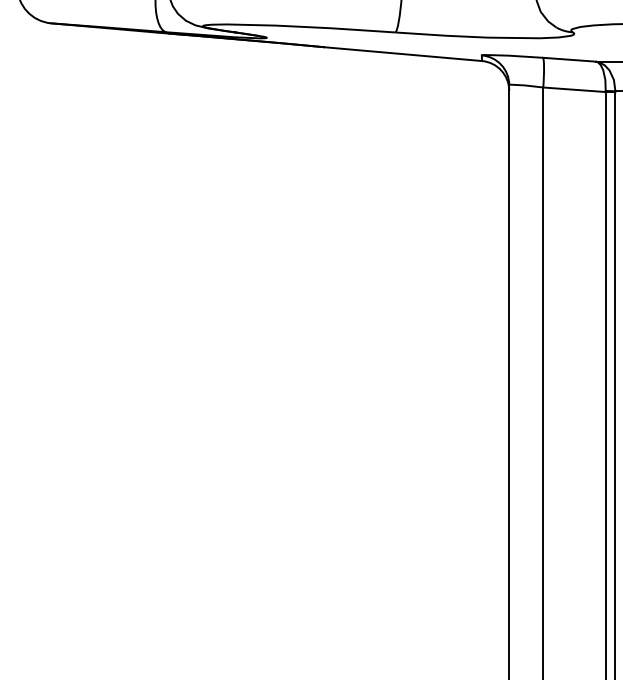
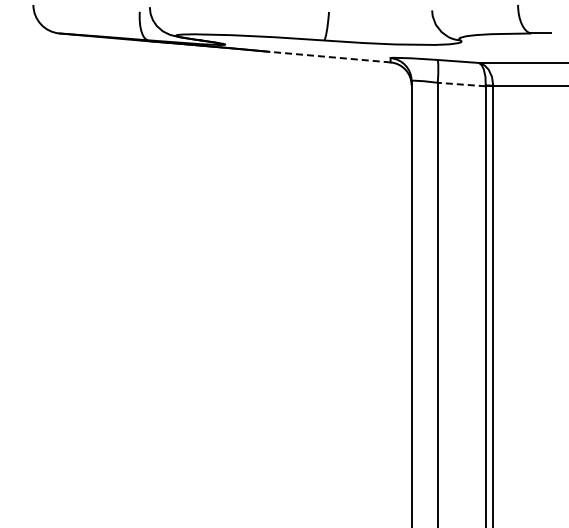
line: (402, 54) -> (329, 57), solid -> dashed
line: (574, 89) -> (461, 84), solid -> dashed

